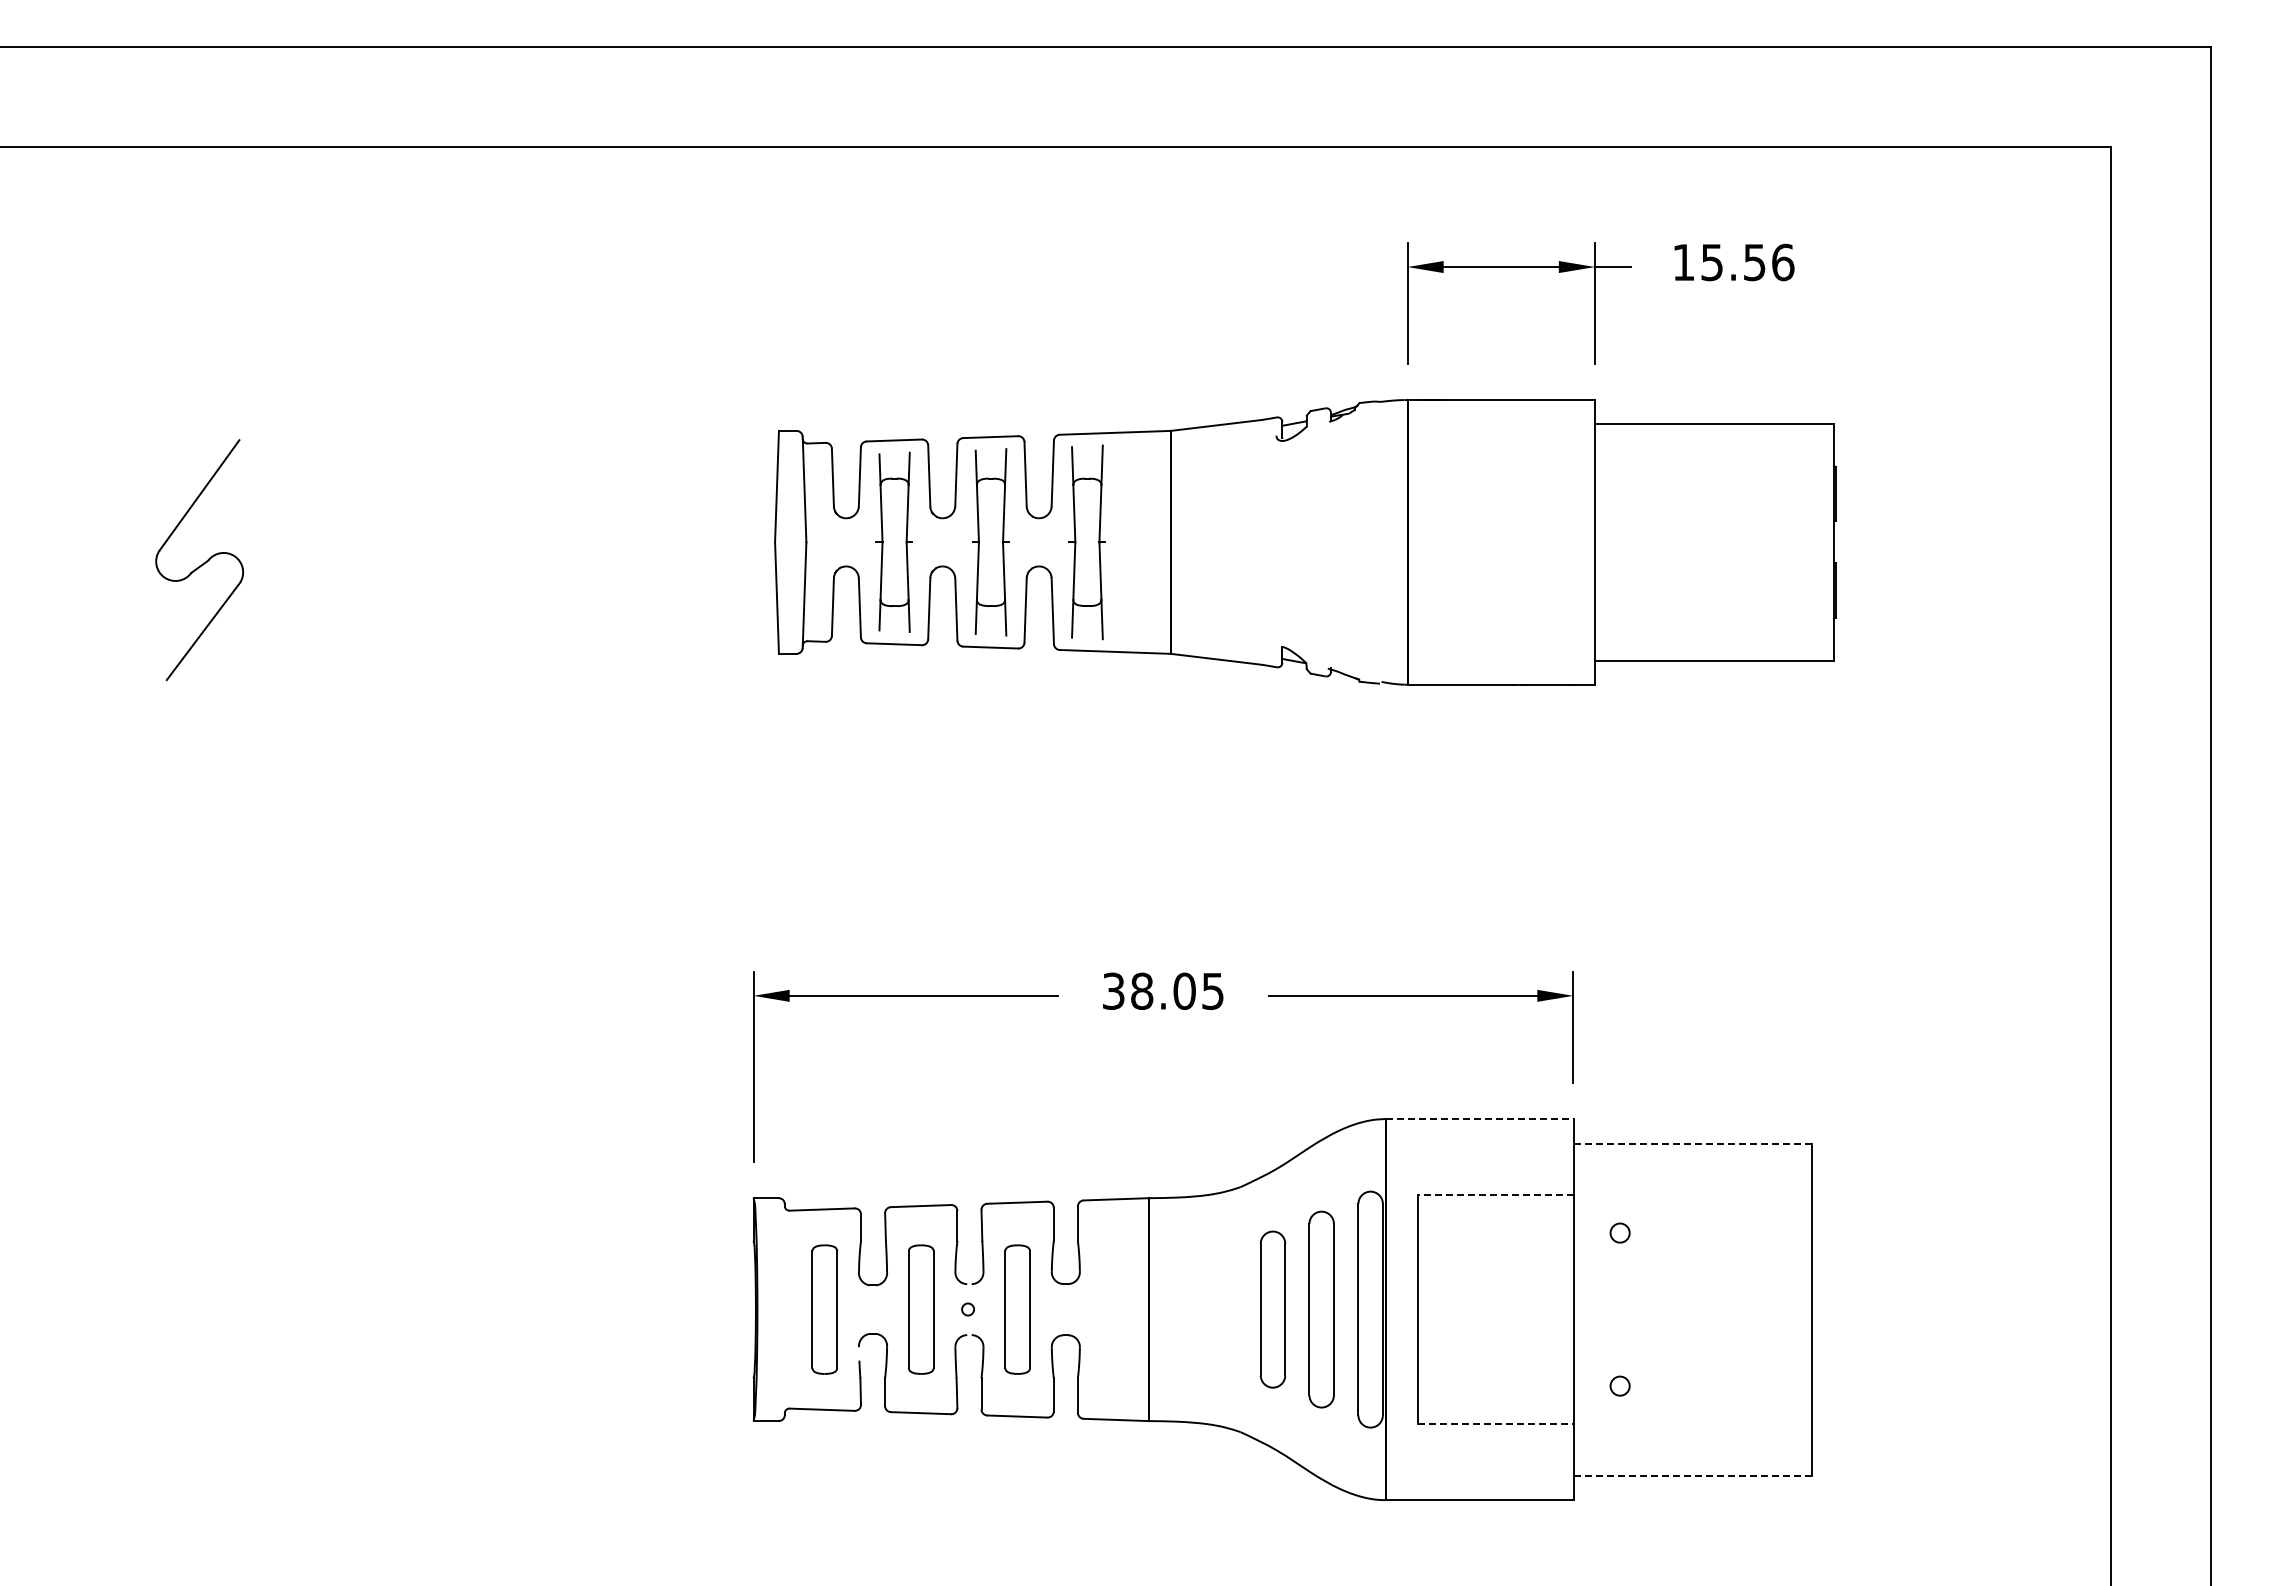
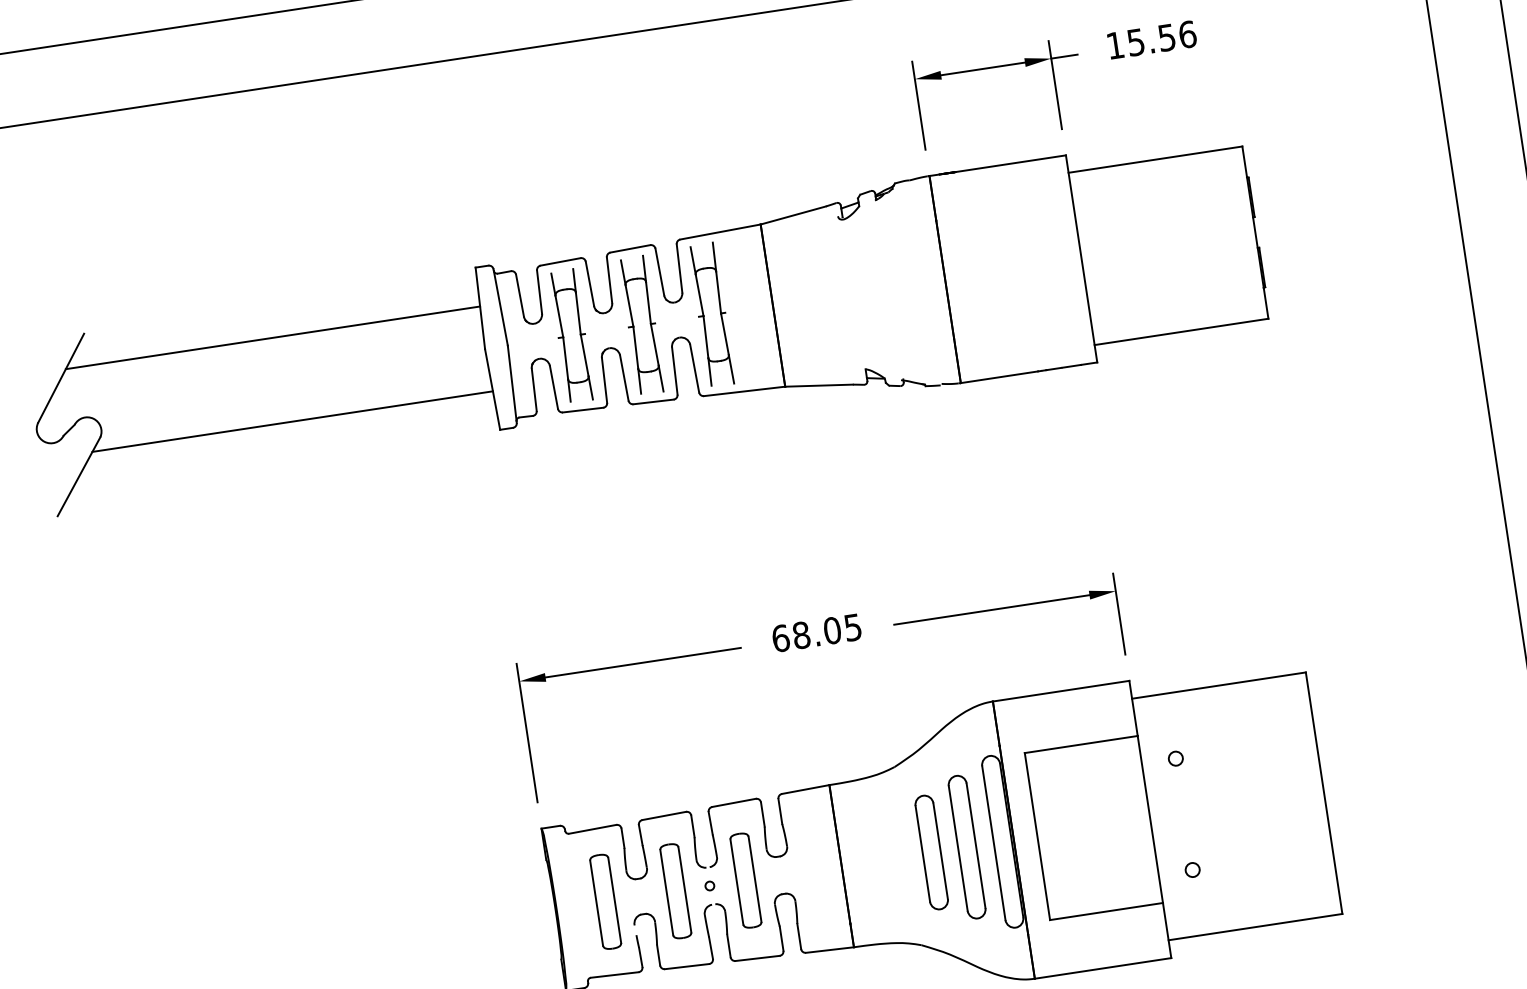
line: (492, 484) -> (273, 338), added
line: (501, 600) -> (292, 421), added
text: (1113, 990) -> (780, 637), 38.05 -> 68.05
line: (1479, 1119) -> (1061, 691), dashed -> solid
line: (1693, 1143) -> (1219, 685), dashed -> solid
line: (1495, 1194) -> (1080, 744), dashed -> solid
line: (1495, 1424) -> (1106, 911), dashed -> solid
line: (1693, 1475) -> (1255, 926), dashed -> solid

